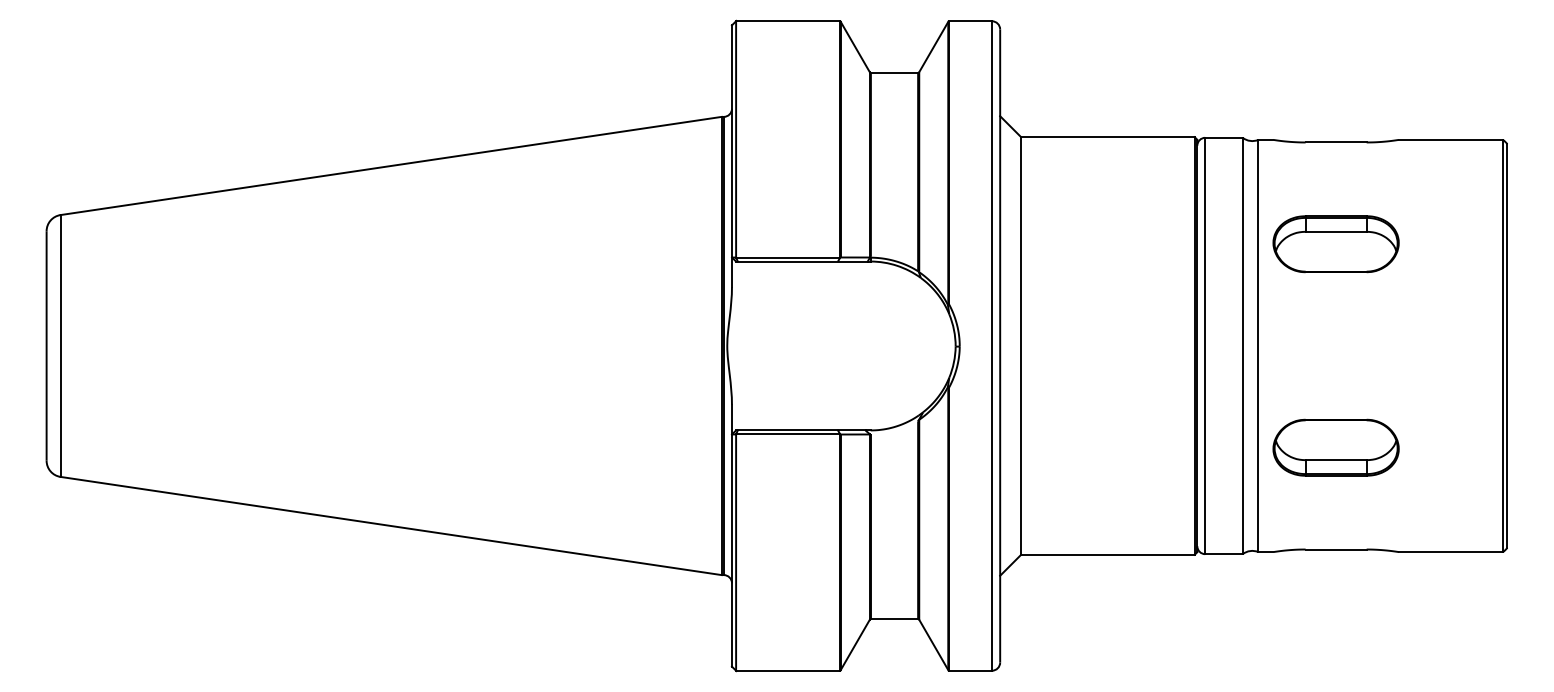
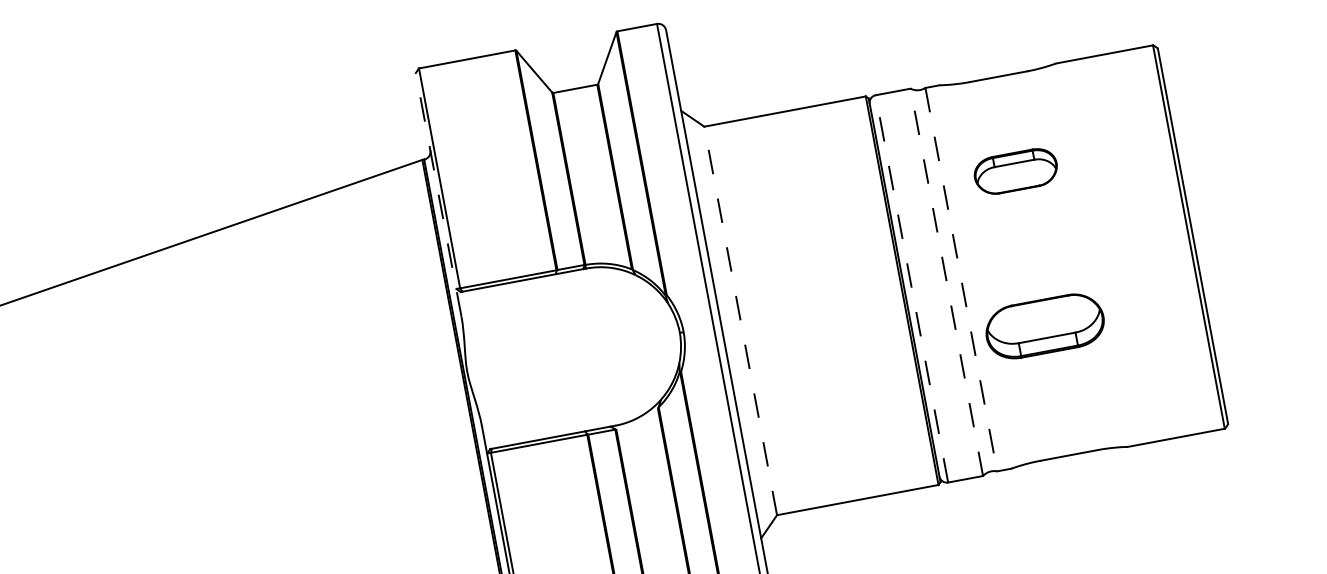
line: (731, 156) -> (438, 195), solid -> dashed
part: (1335, 244) -> (1015, 171), size x0.7
line: (1021, 345) -> (740, 320), solid -> dashed
line: (1205, 345) -> (912, 288), solid -> dashed
line: (1242, 345) -> (946, 281), solid -> dashed
line: (1258, 346) -> (961, 280), solid -> dashed
part: (1335, 447) -> (1044, 326), moved

